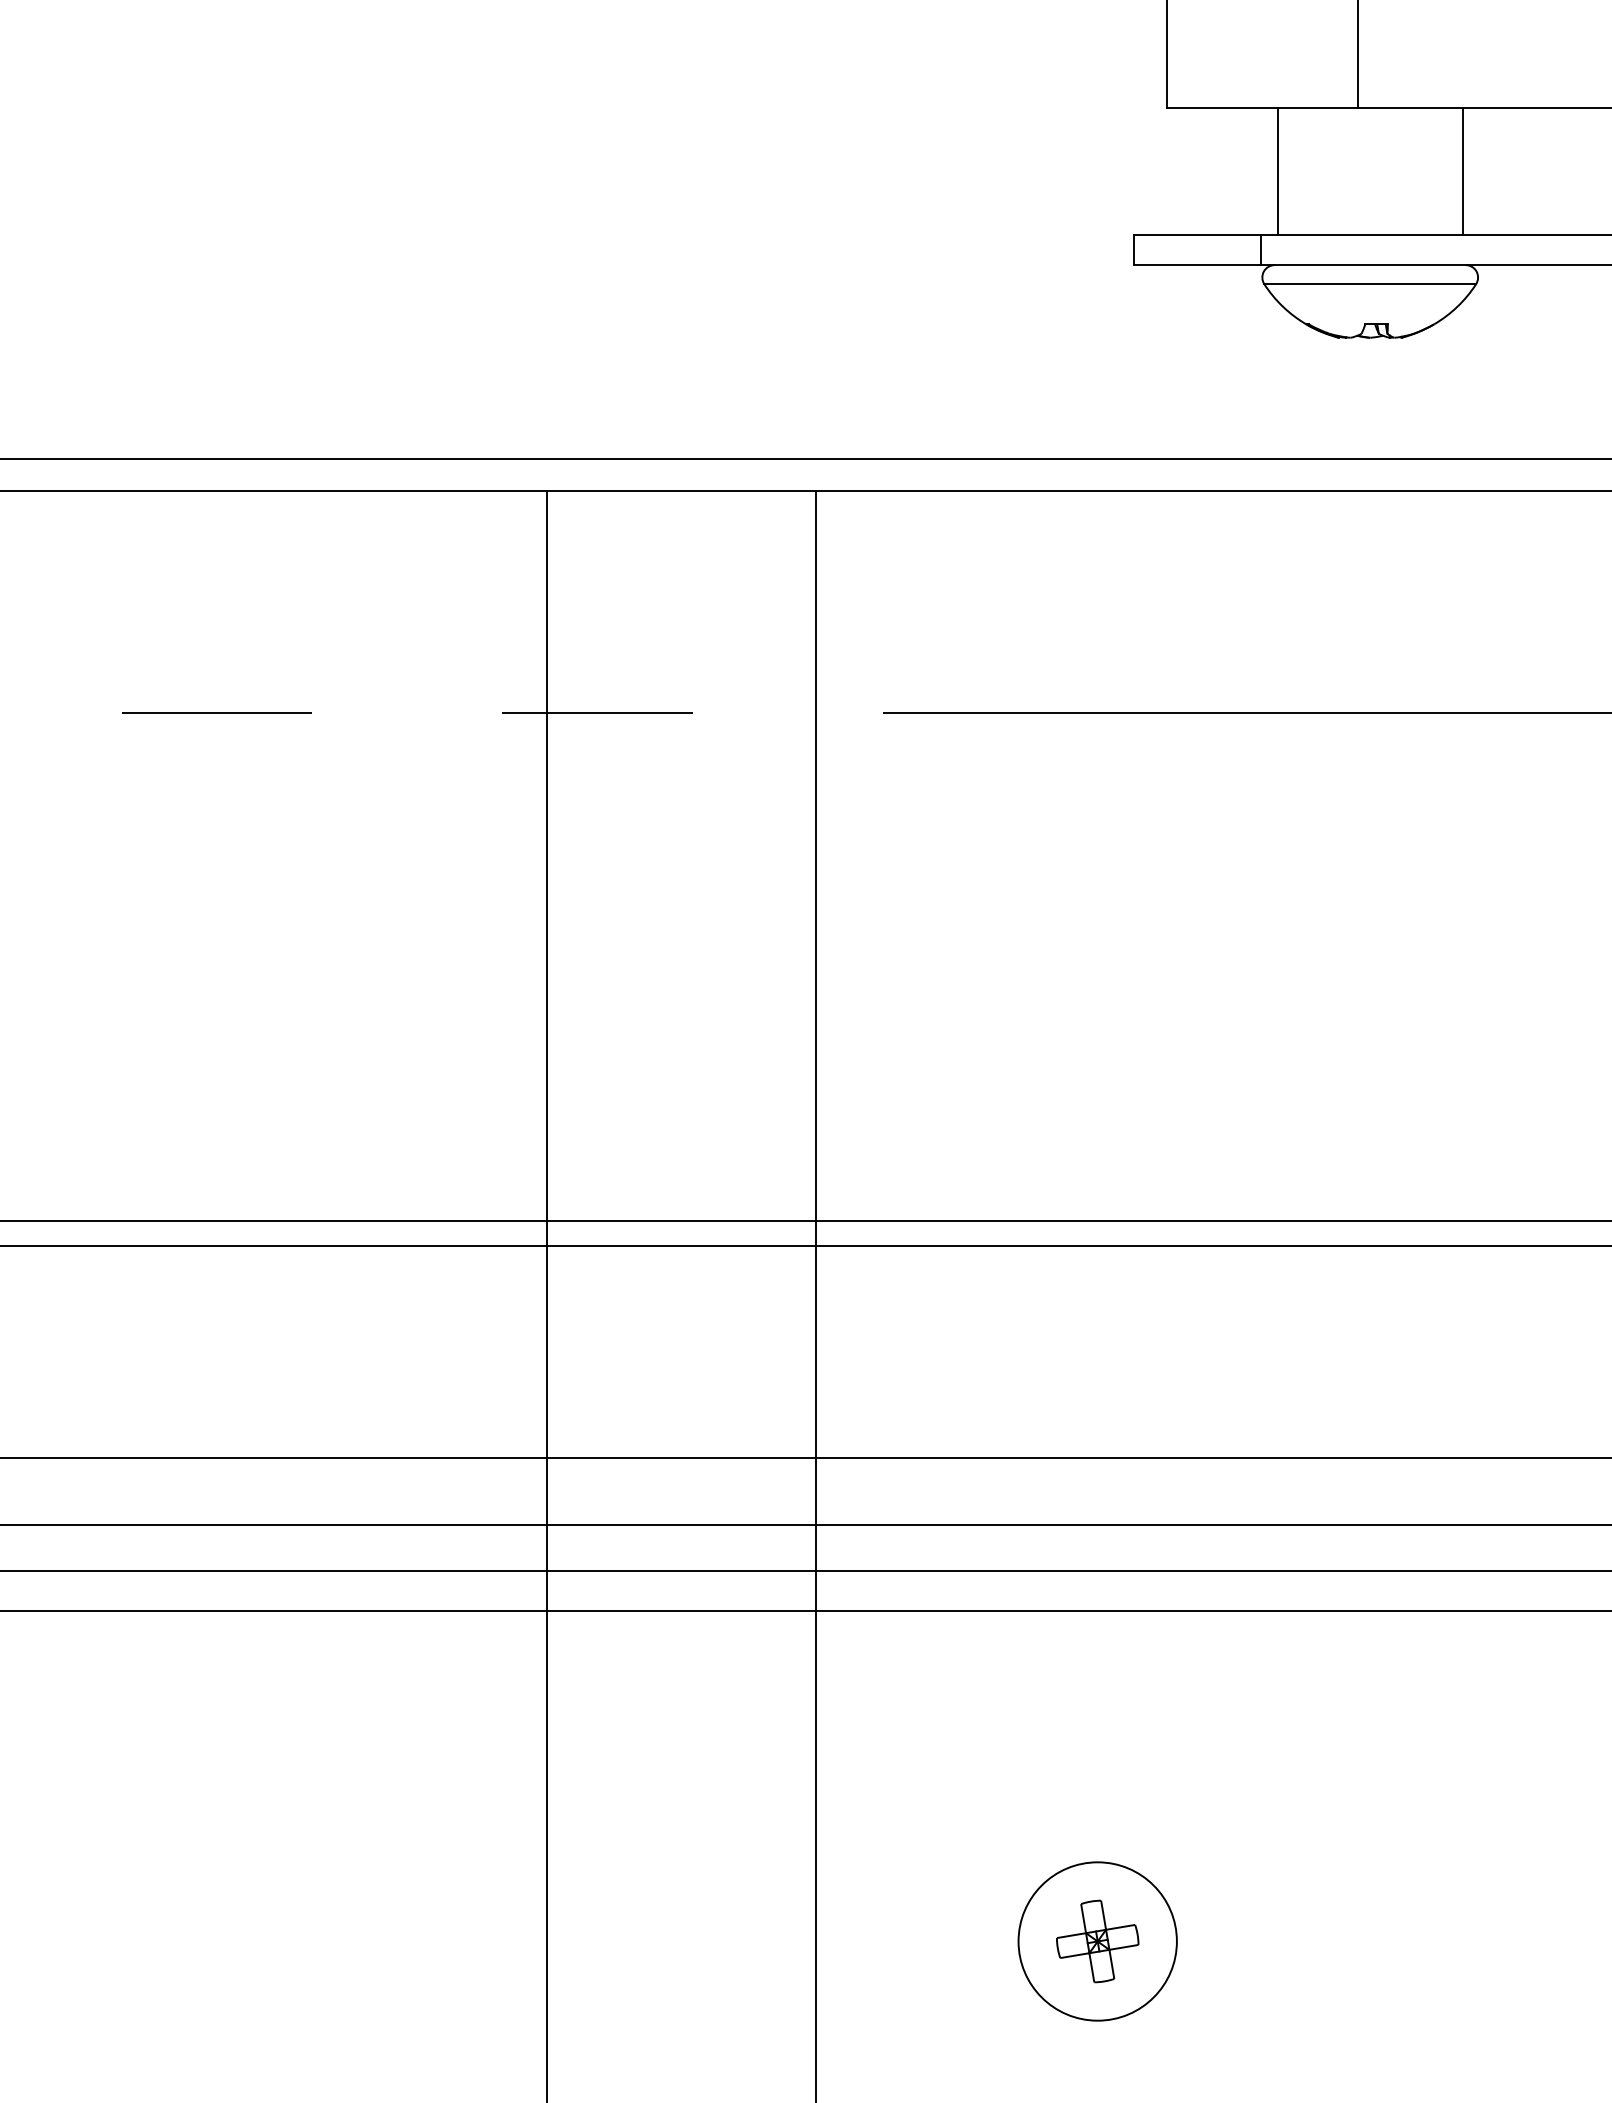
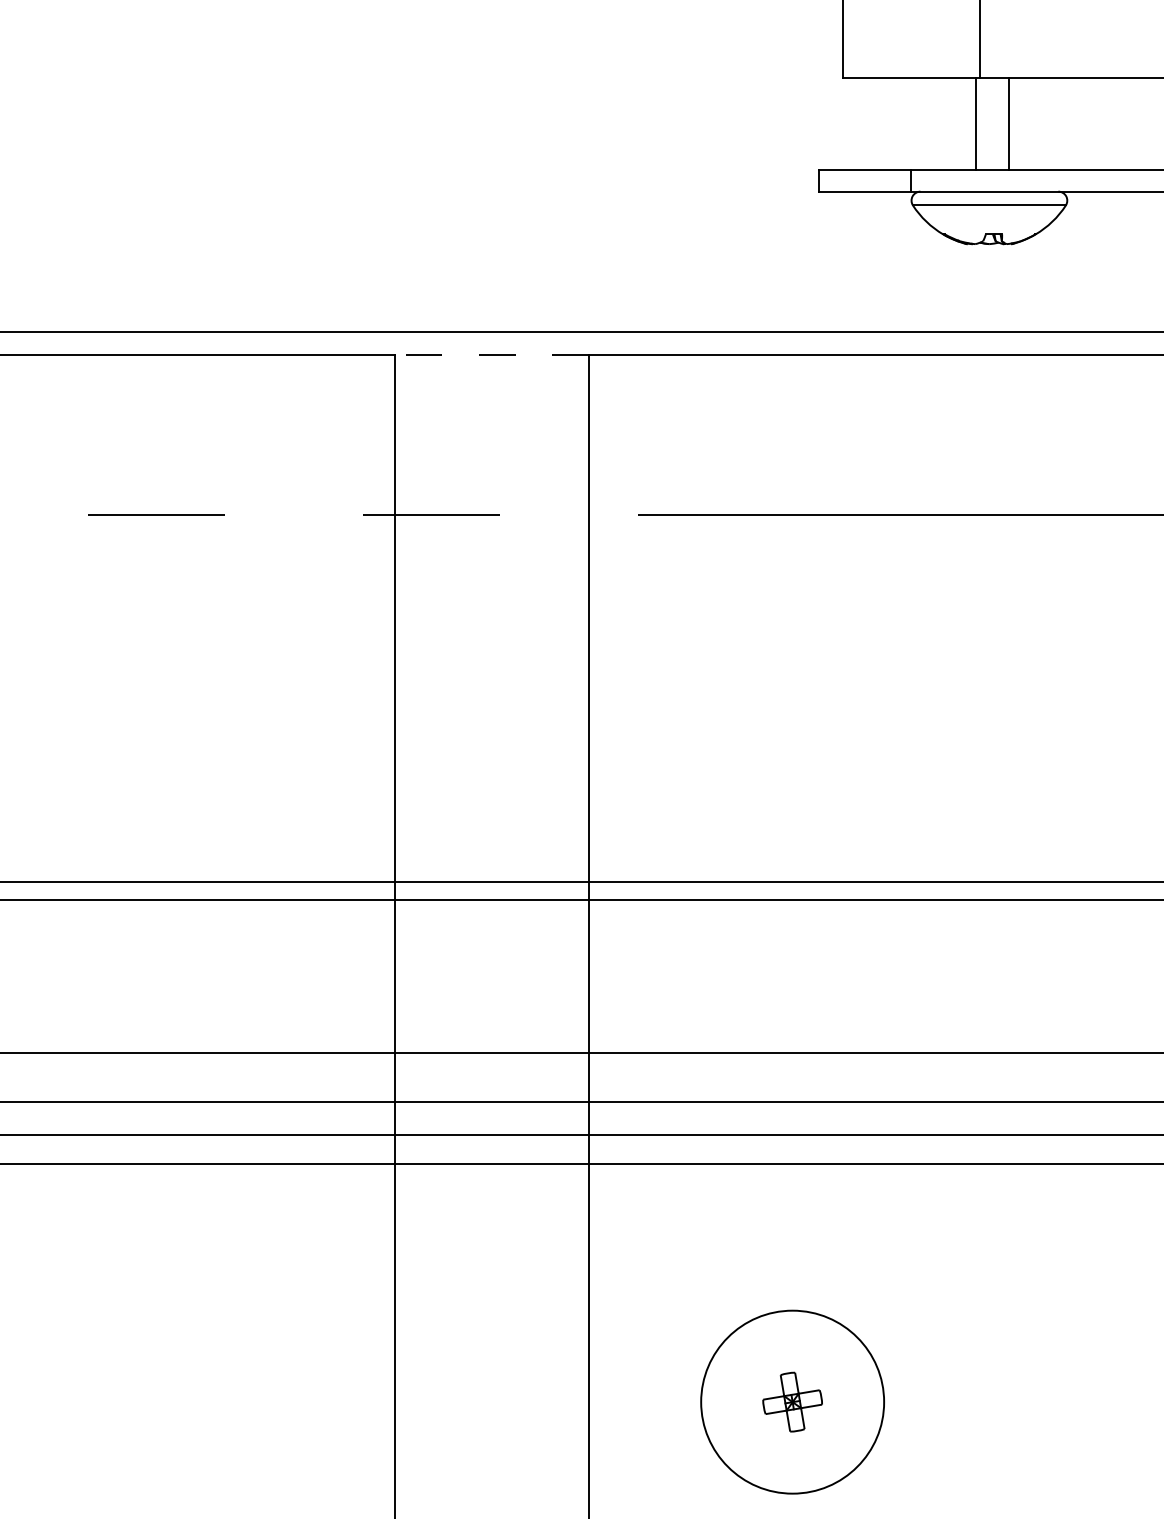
line: (1277, 170) -> (975, 123), moved
line: (1462, 170) -> (1008, 123), moved
line: (681, 491) -> (492, 355), solid -> dashed
circle: (1097, 1941) -> (792, 1402), size x1.6

